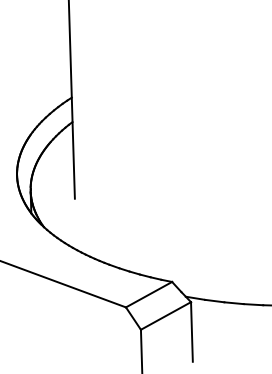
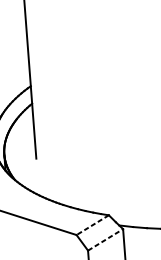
line: (148, 294) -> (92, 225), solid -> dashed
line: (165, 315) -> (105, 239), solid -> dashed

